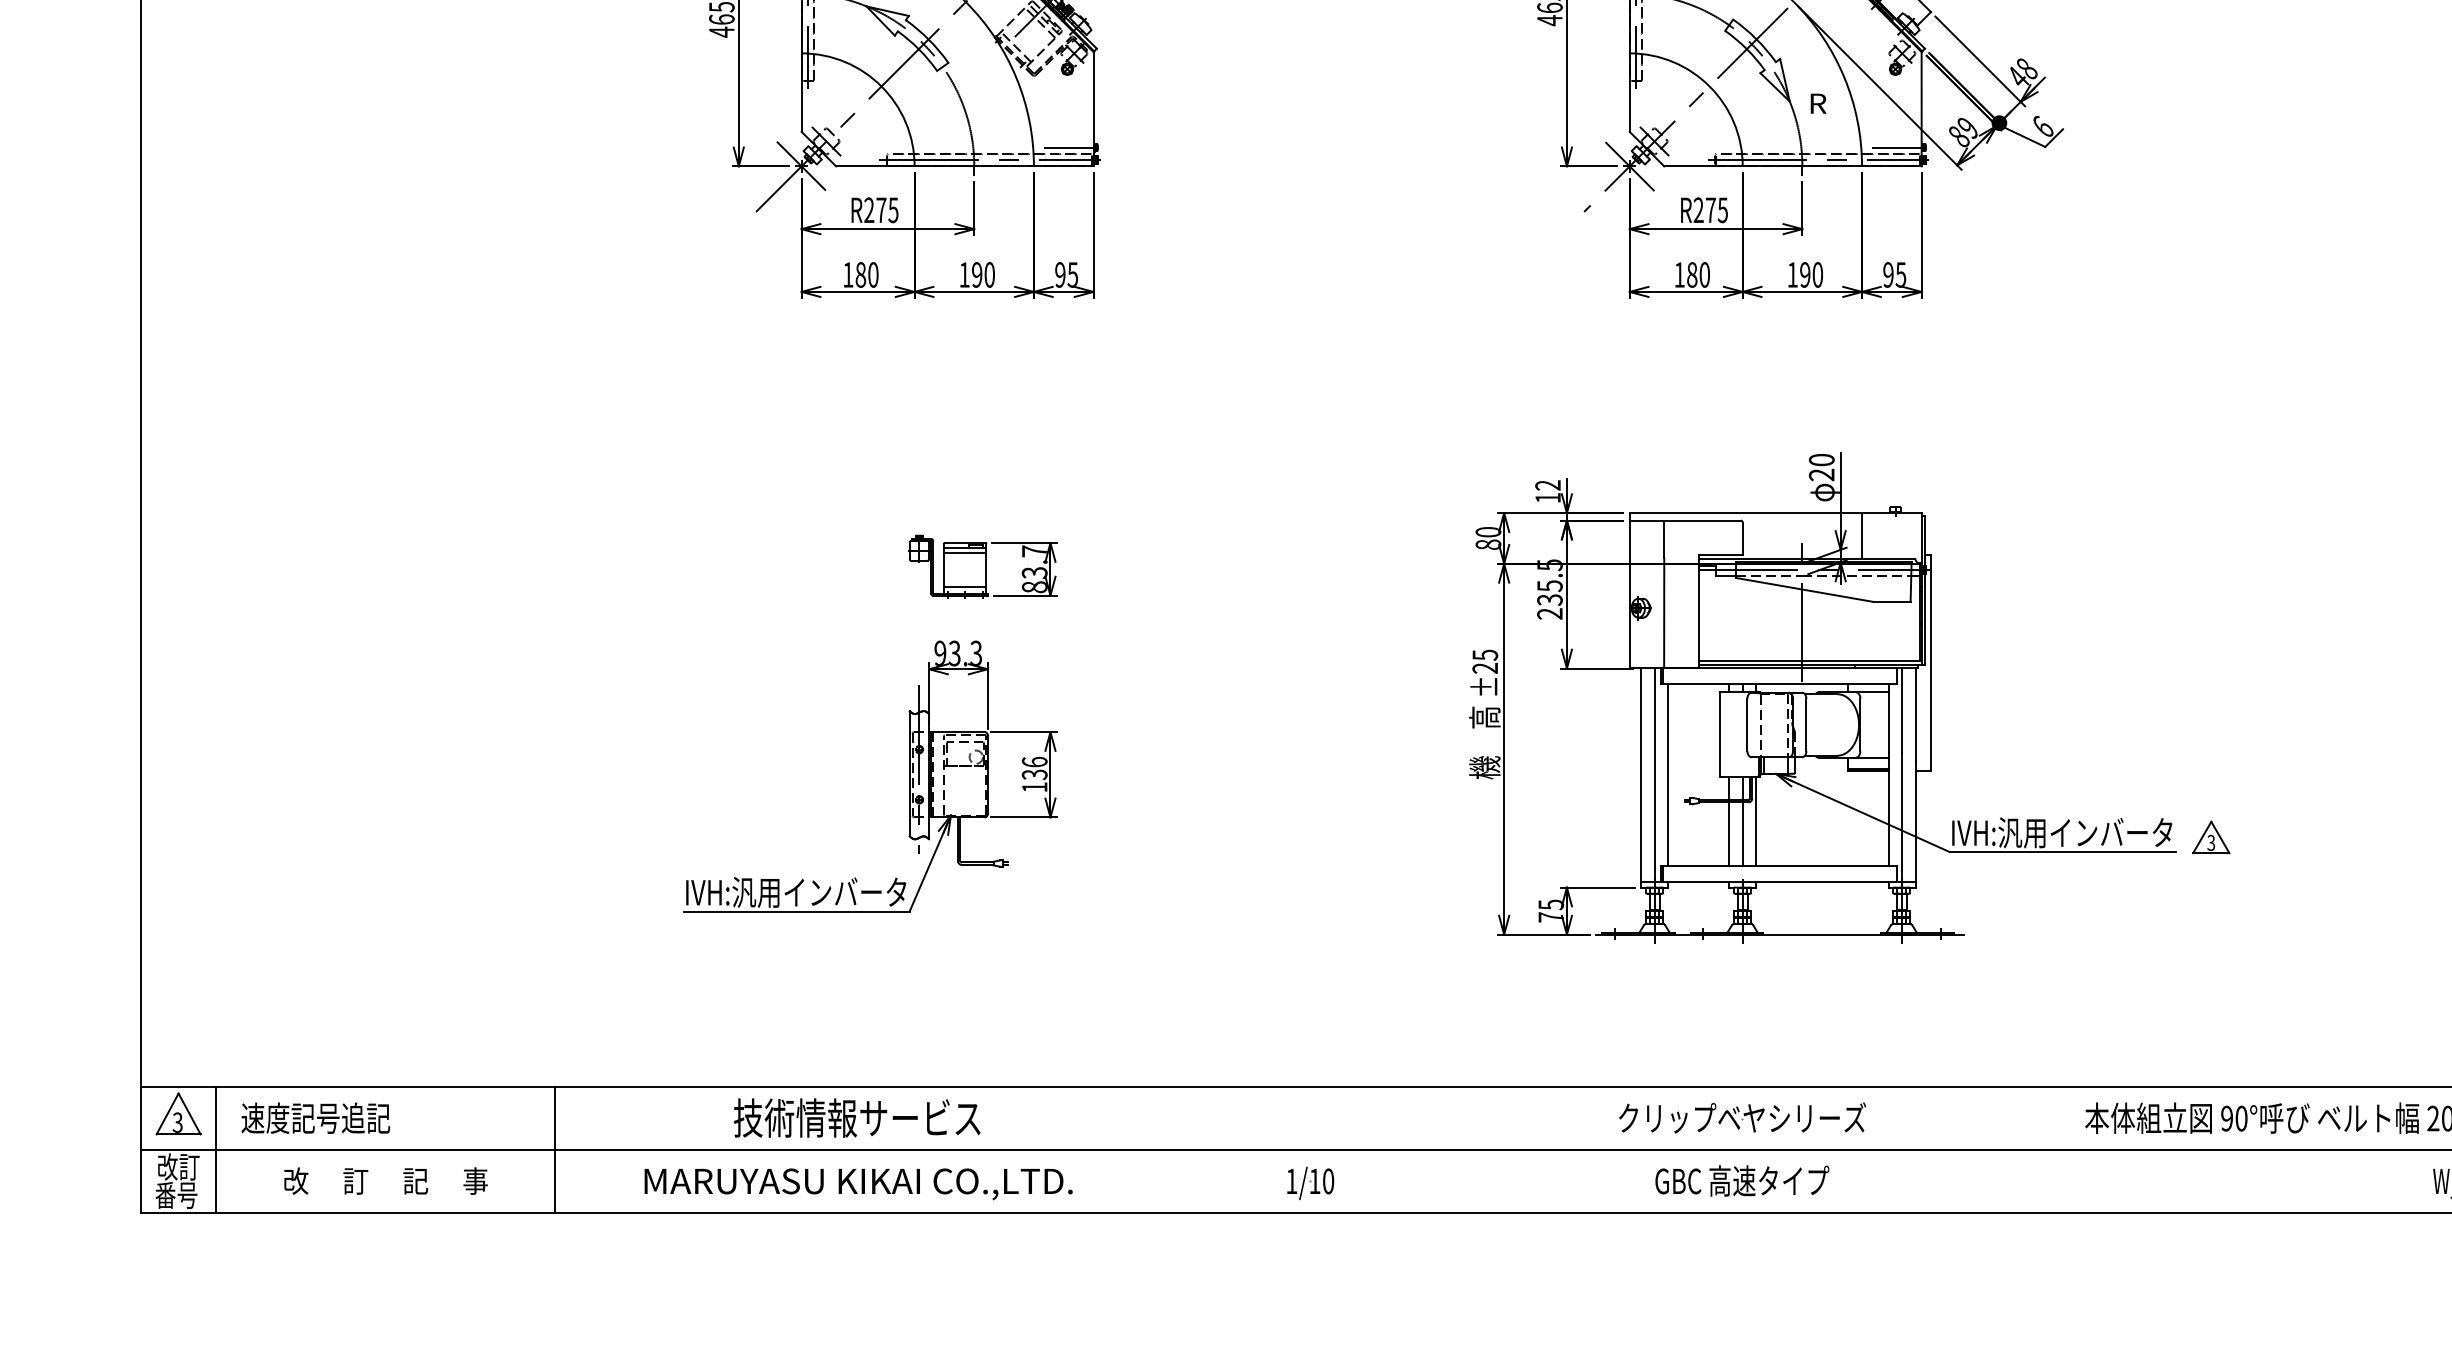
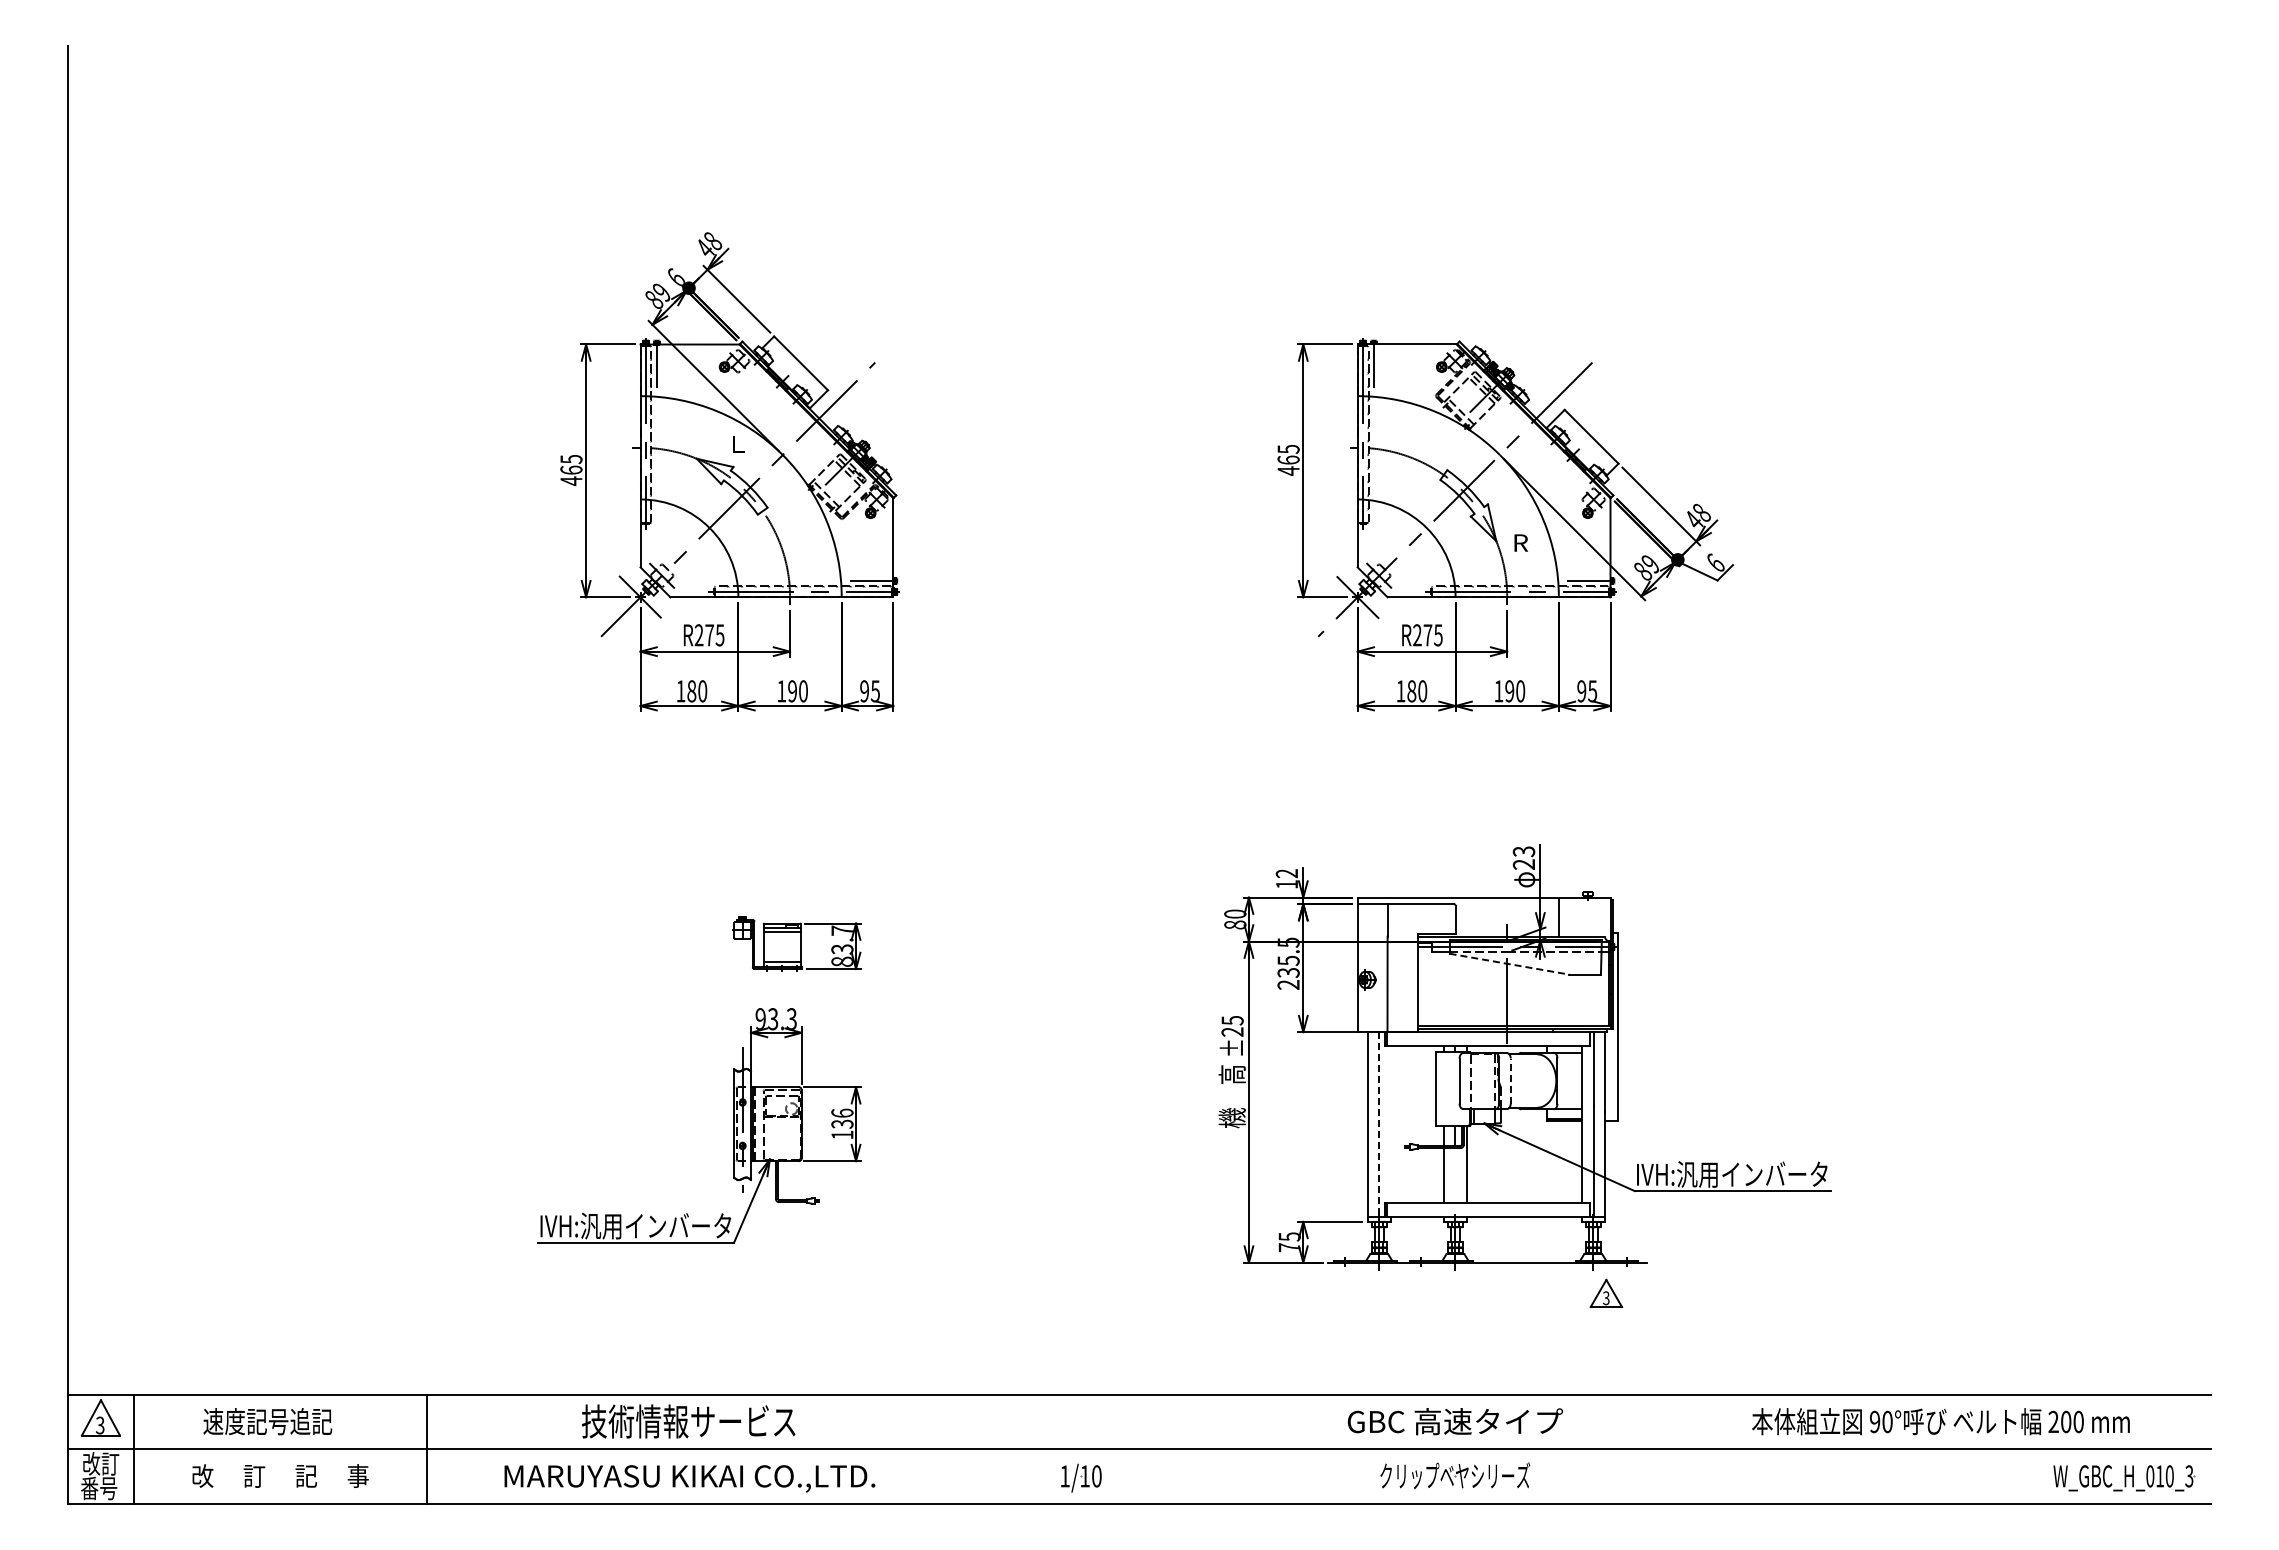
text: (1822, 459) -> (1524, 851), 20 -> 23
line: (1805, 590) -> (1509, 964), solid -> dashed
line: (1806, 725) -> (1510, 1081), solid -> dashed
line: (1667, 775) -> (1390, 1124), removed
line: (1654, 776) -> (1379, 1125), solid -> dashed
line: (1742, 834) -> (1455, 1175), removed
part: (2211, 837) -> (1606, 1293), moved
text: (315, 1118) -> (267, 1421), moved
text: (1742, 1118) -> (1455, 1421), クリップベヤシリーズ -> GBC 高速タイプ
text: (1742, 1180) -> (1455, 1475), GBC 高速タイプ -> クリップベヤシリーズ

